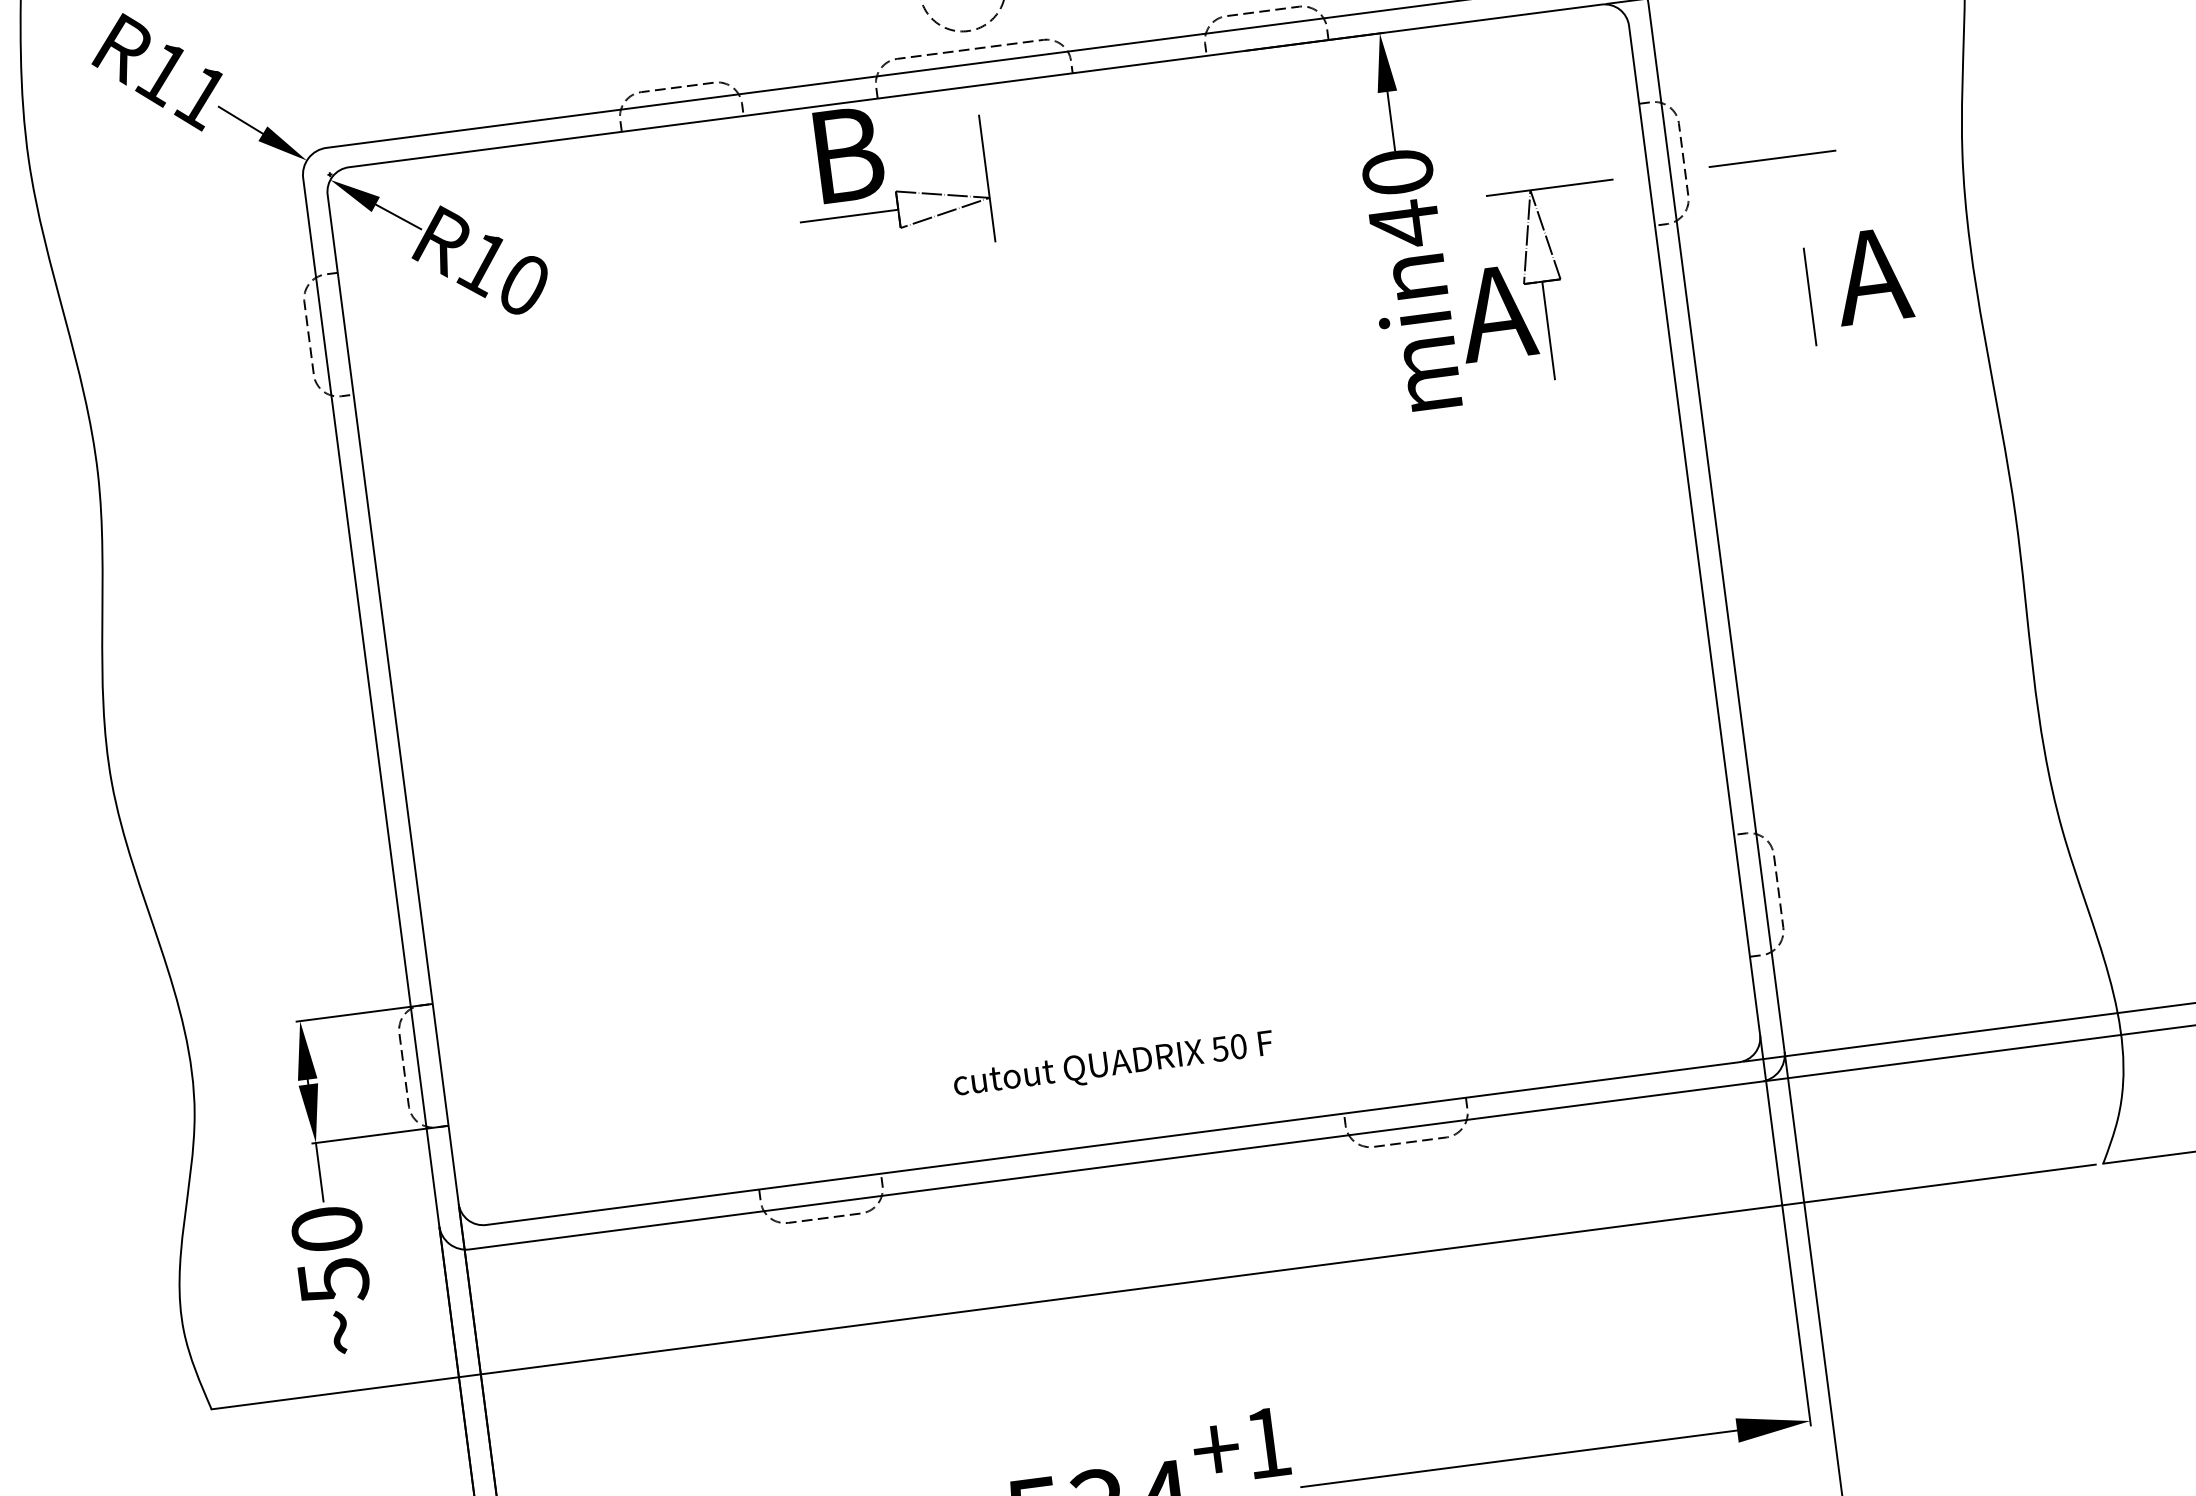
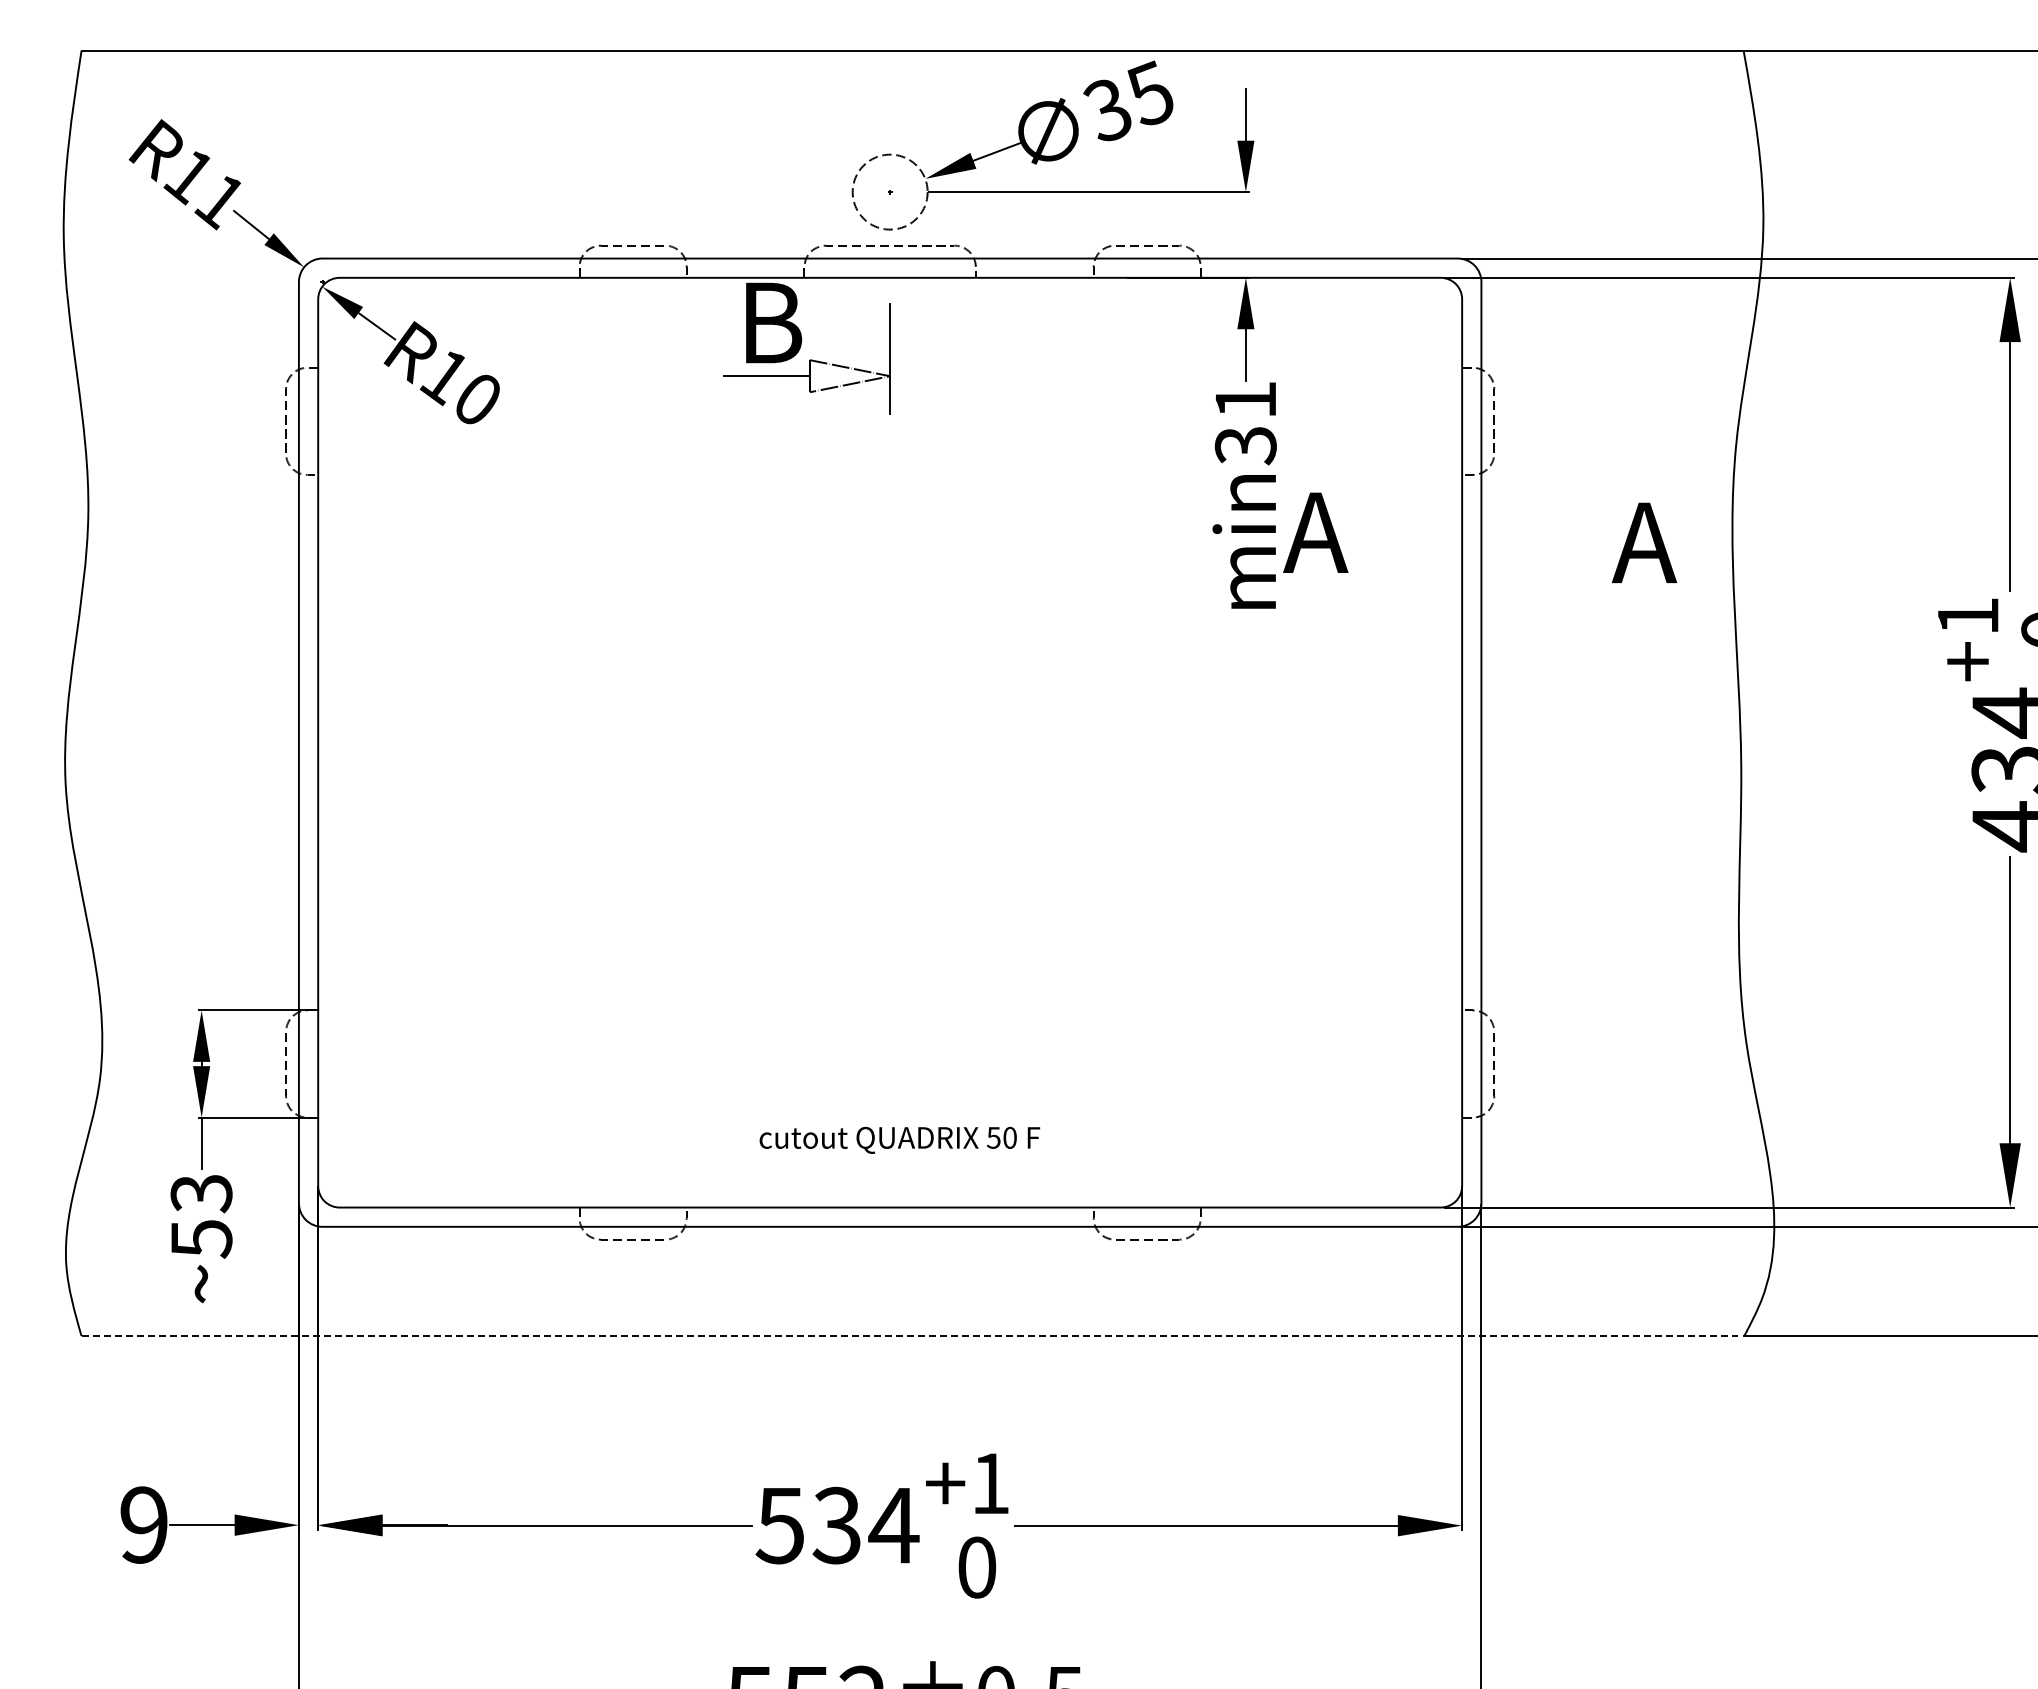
line: (1771, 159) -> (1570, 430), removed
text: (1400, 199) -> (1245, 423), min40 -> min31
part: (1561, 281) -> (1375, 512), removed
line: (1810, 296) -> (1588, 553), removed
text: (327, 1229) -> (201, 1193), ~50 -> ~53
line: (1154, 1287) -> (910, 1336), solid -> dashed

